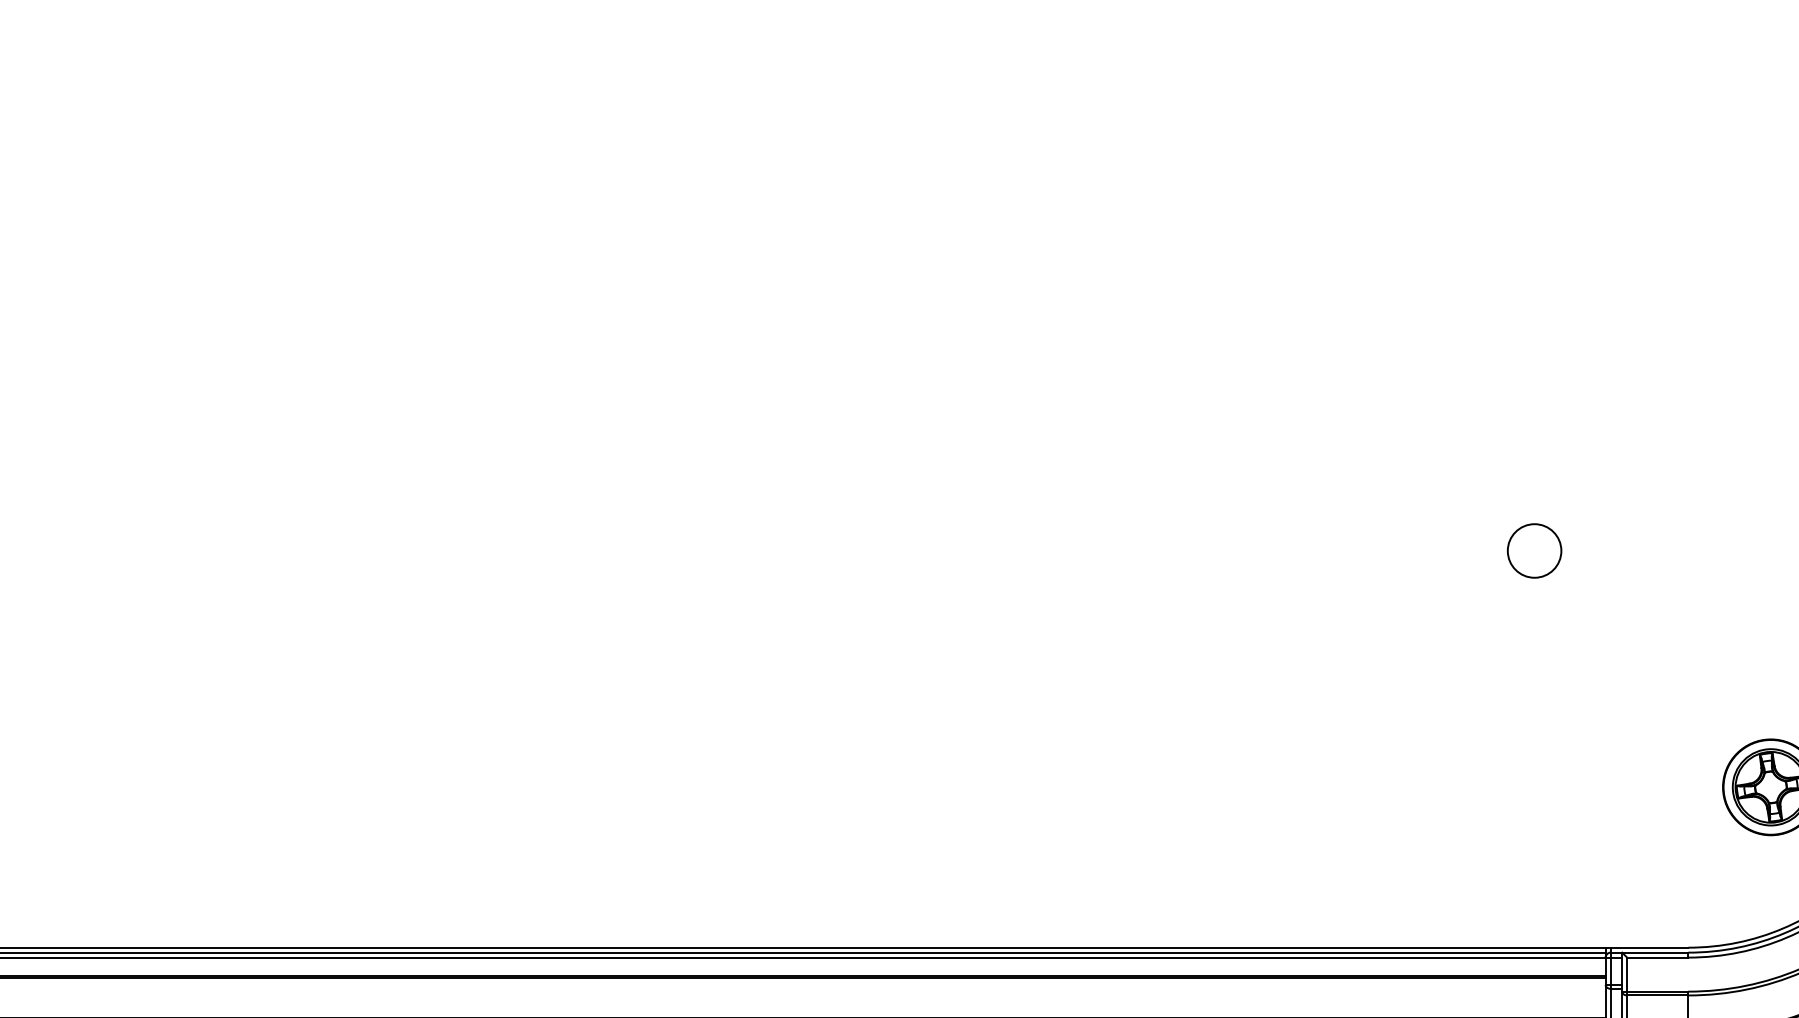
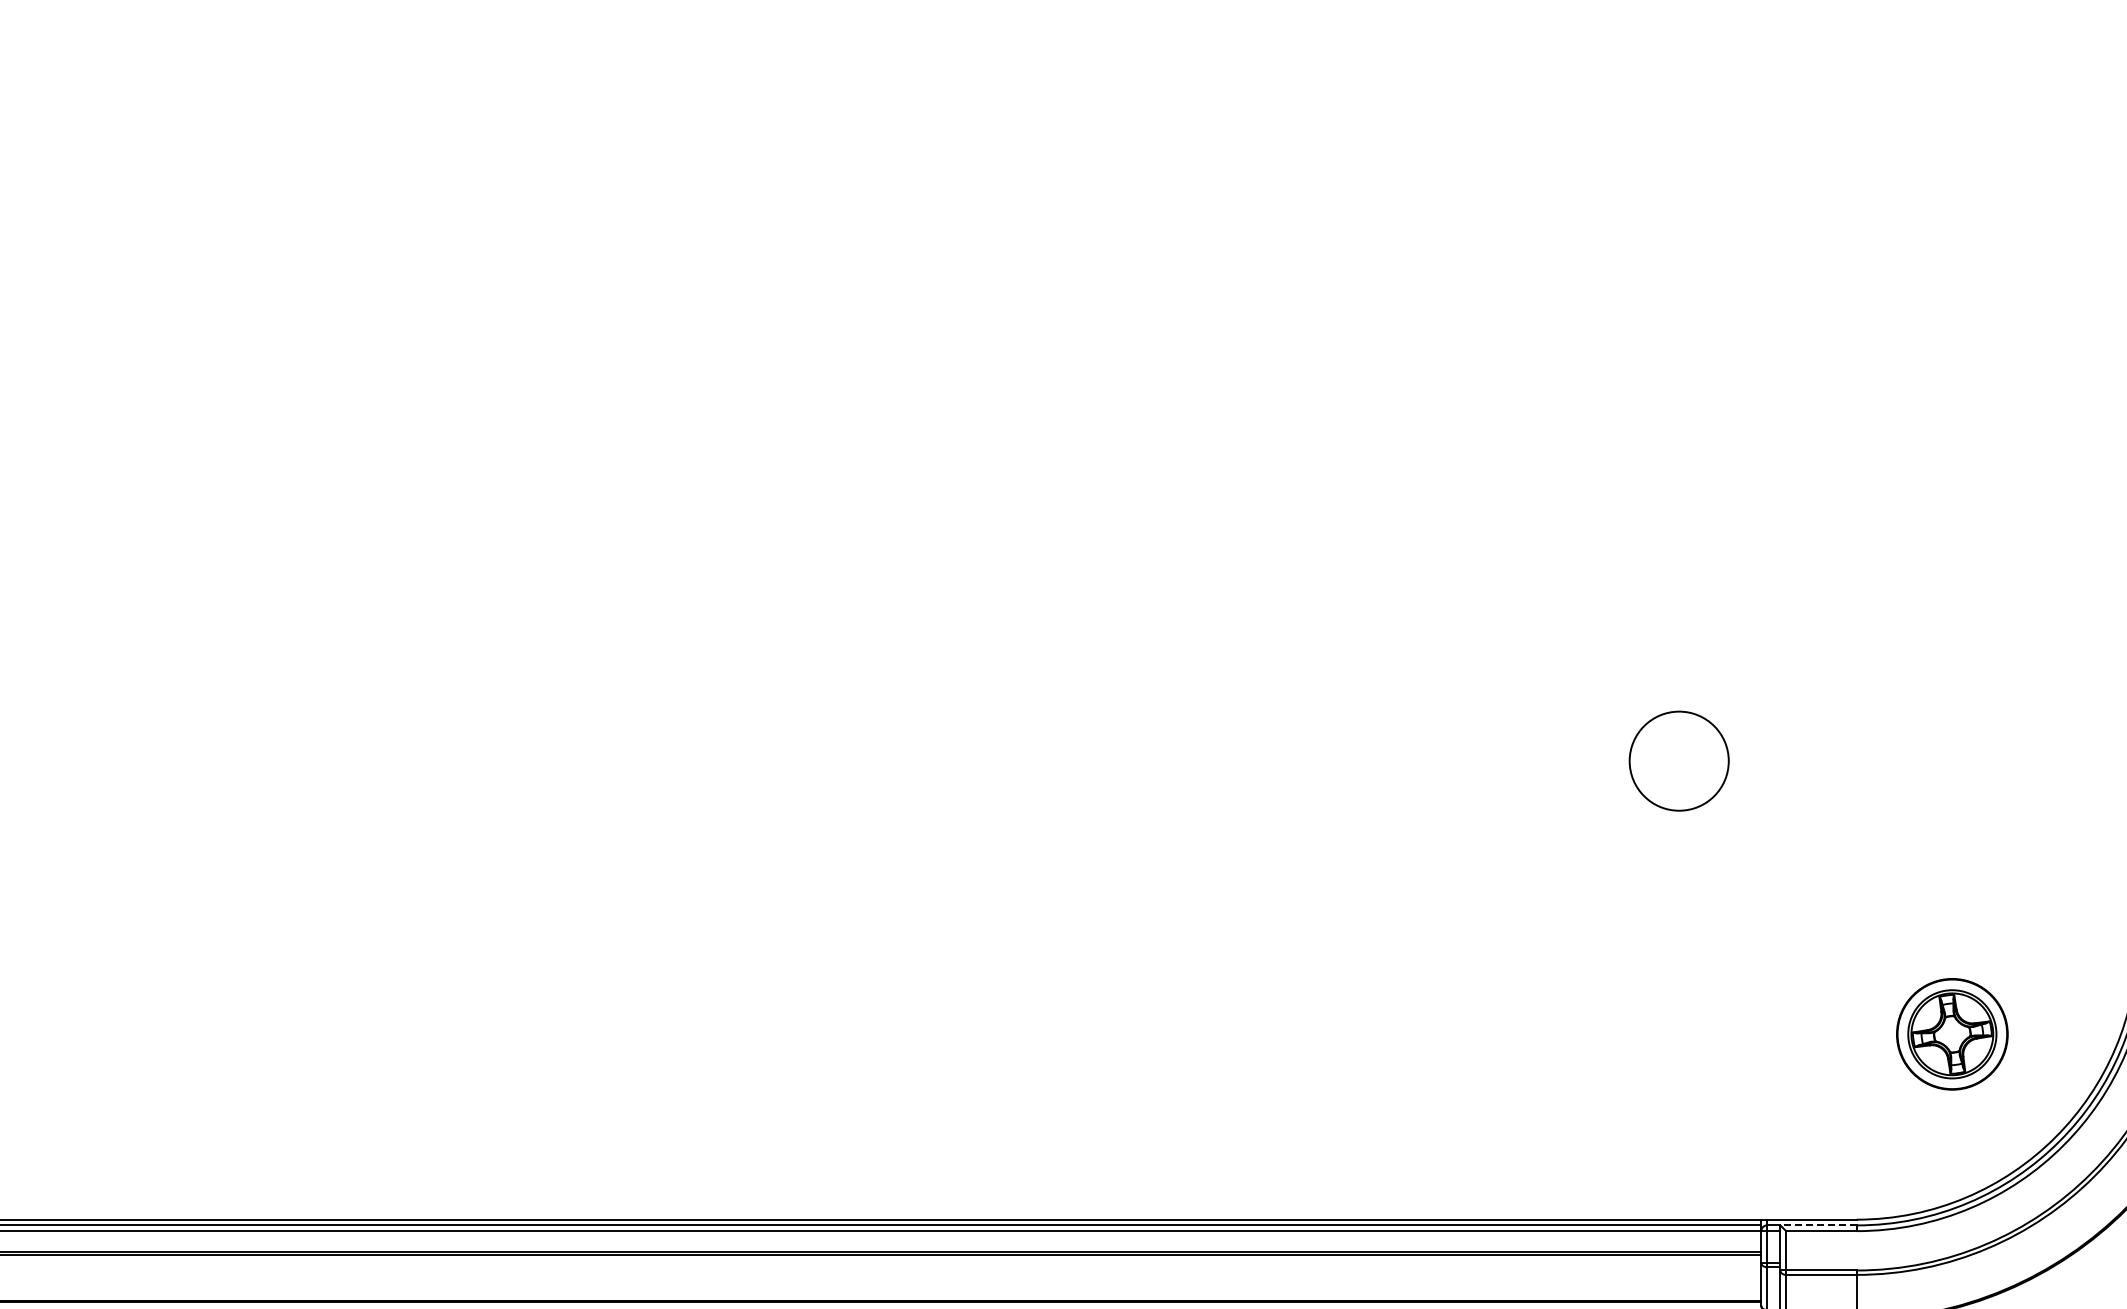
circle: (1534, 550) -> (1678, 760), size x1.6
line: (1655, 952) -> (1818, 1225), solid -> dashed

